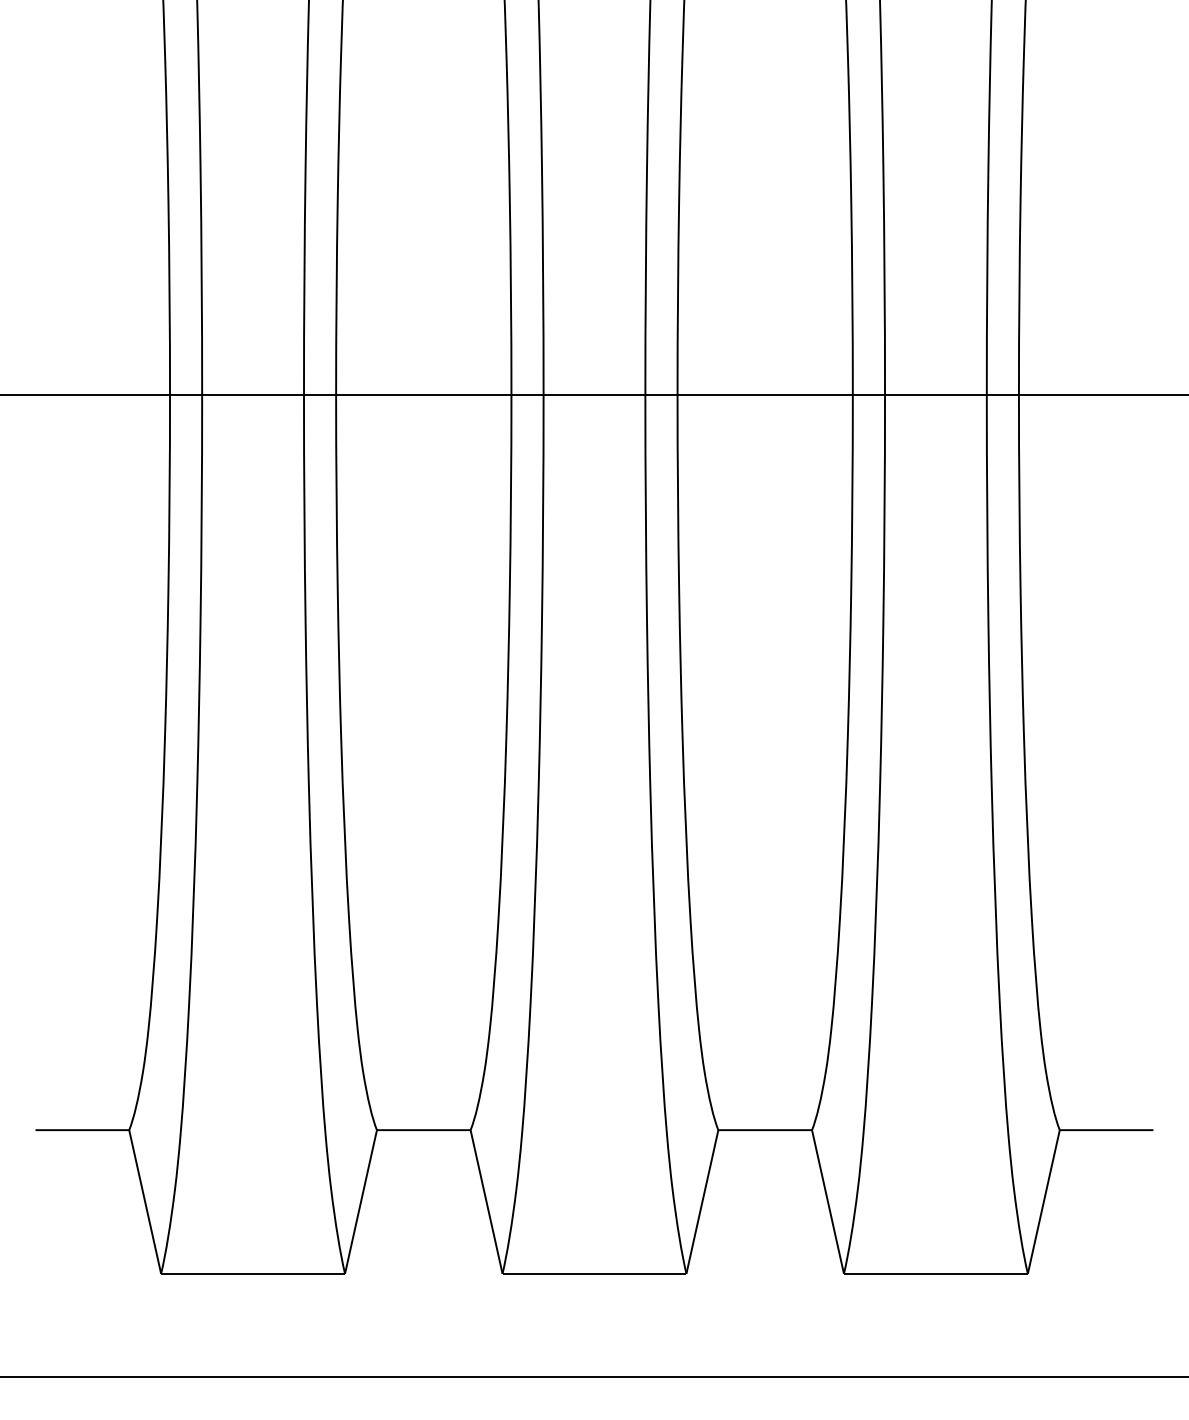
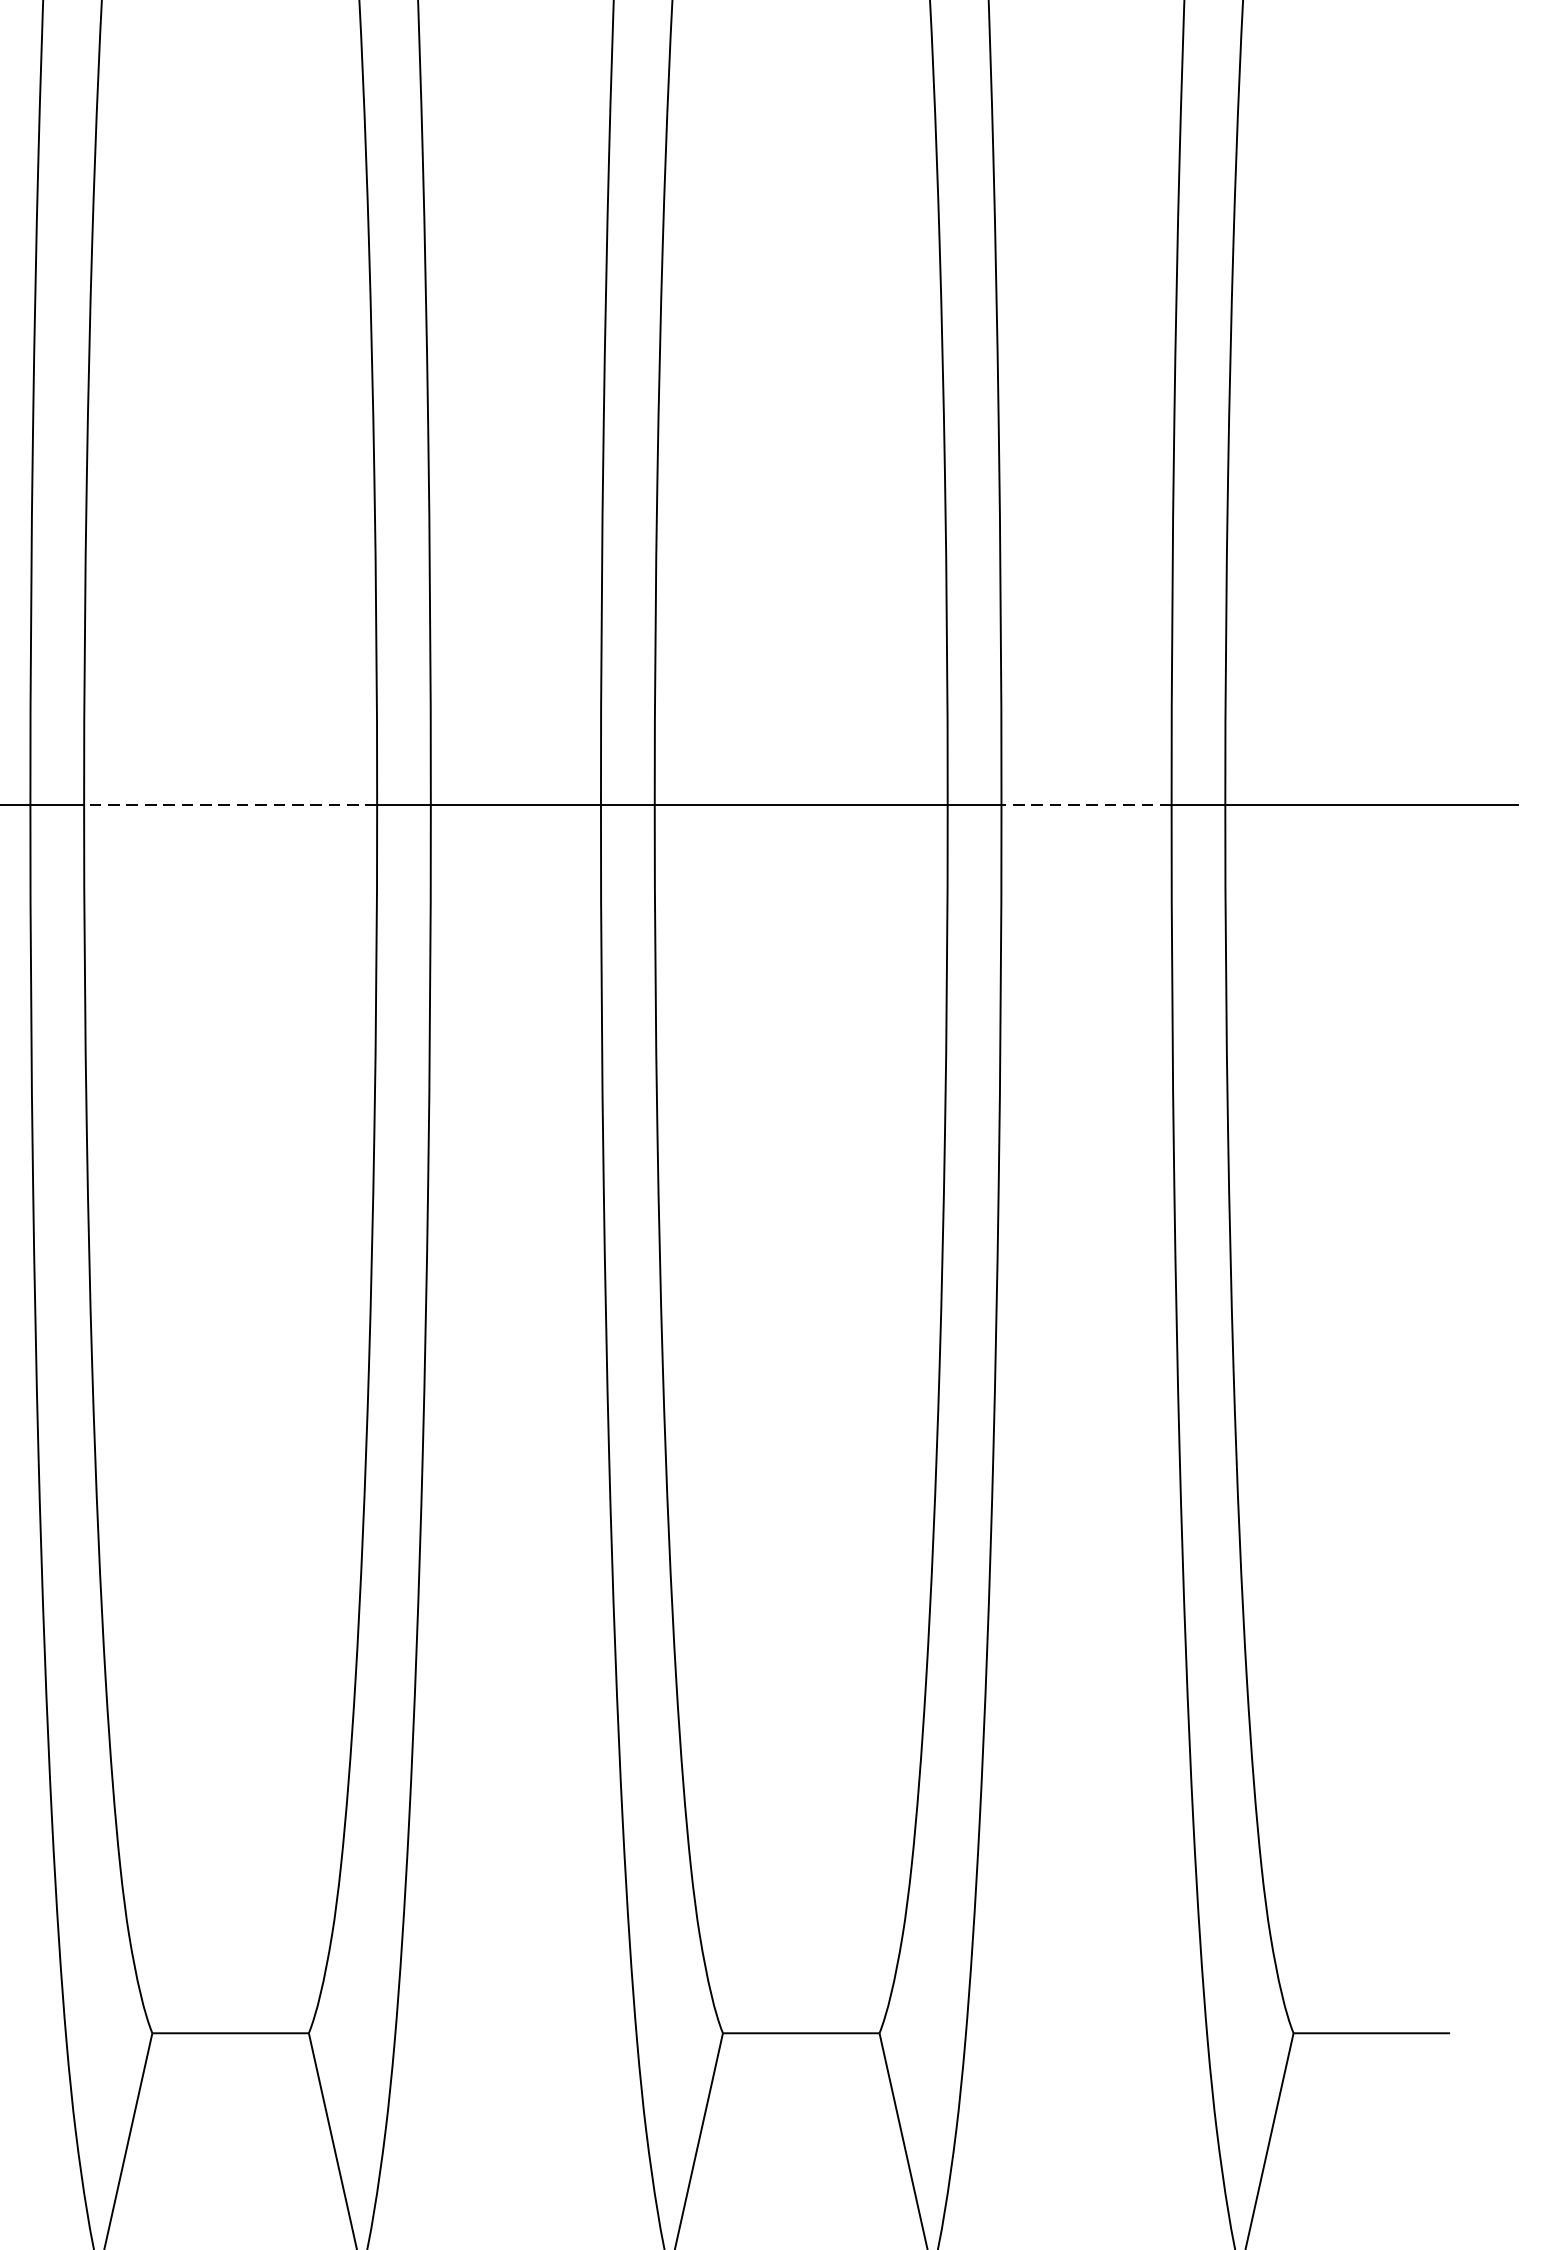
line: (423, 395) -> (230, 805), solid -> dashed
line: (935, 395) -> (1085, 805), solid -> dashed

